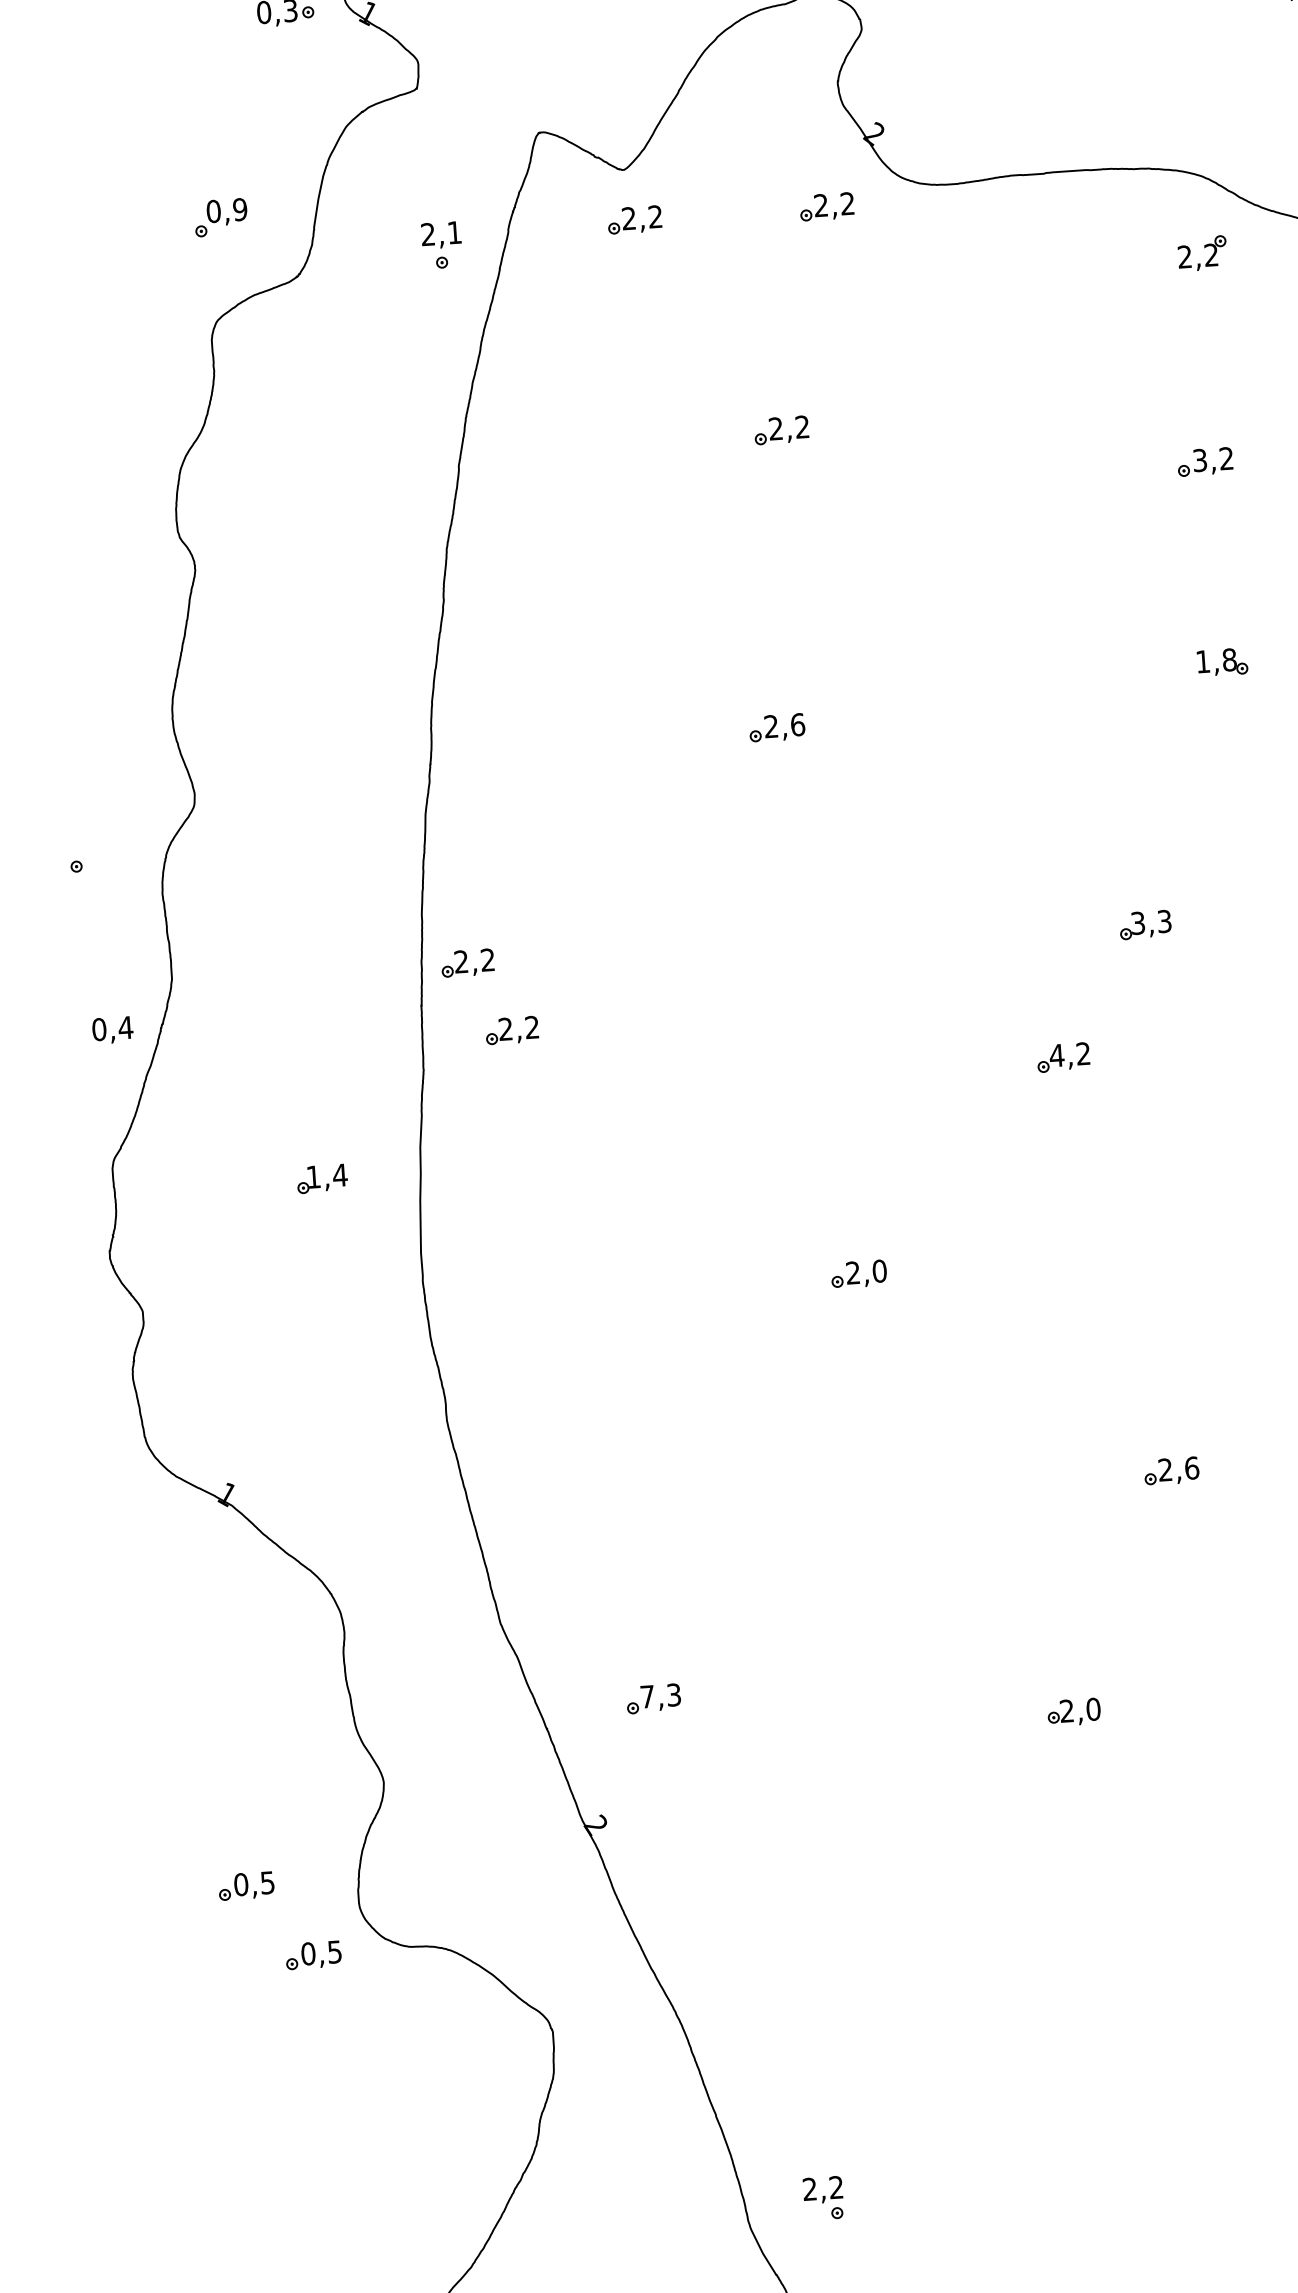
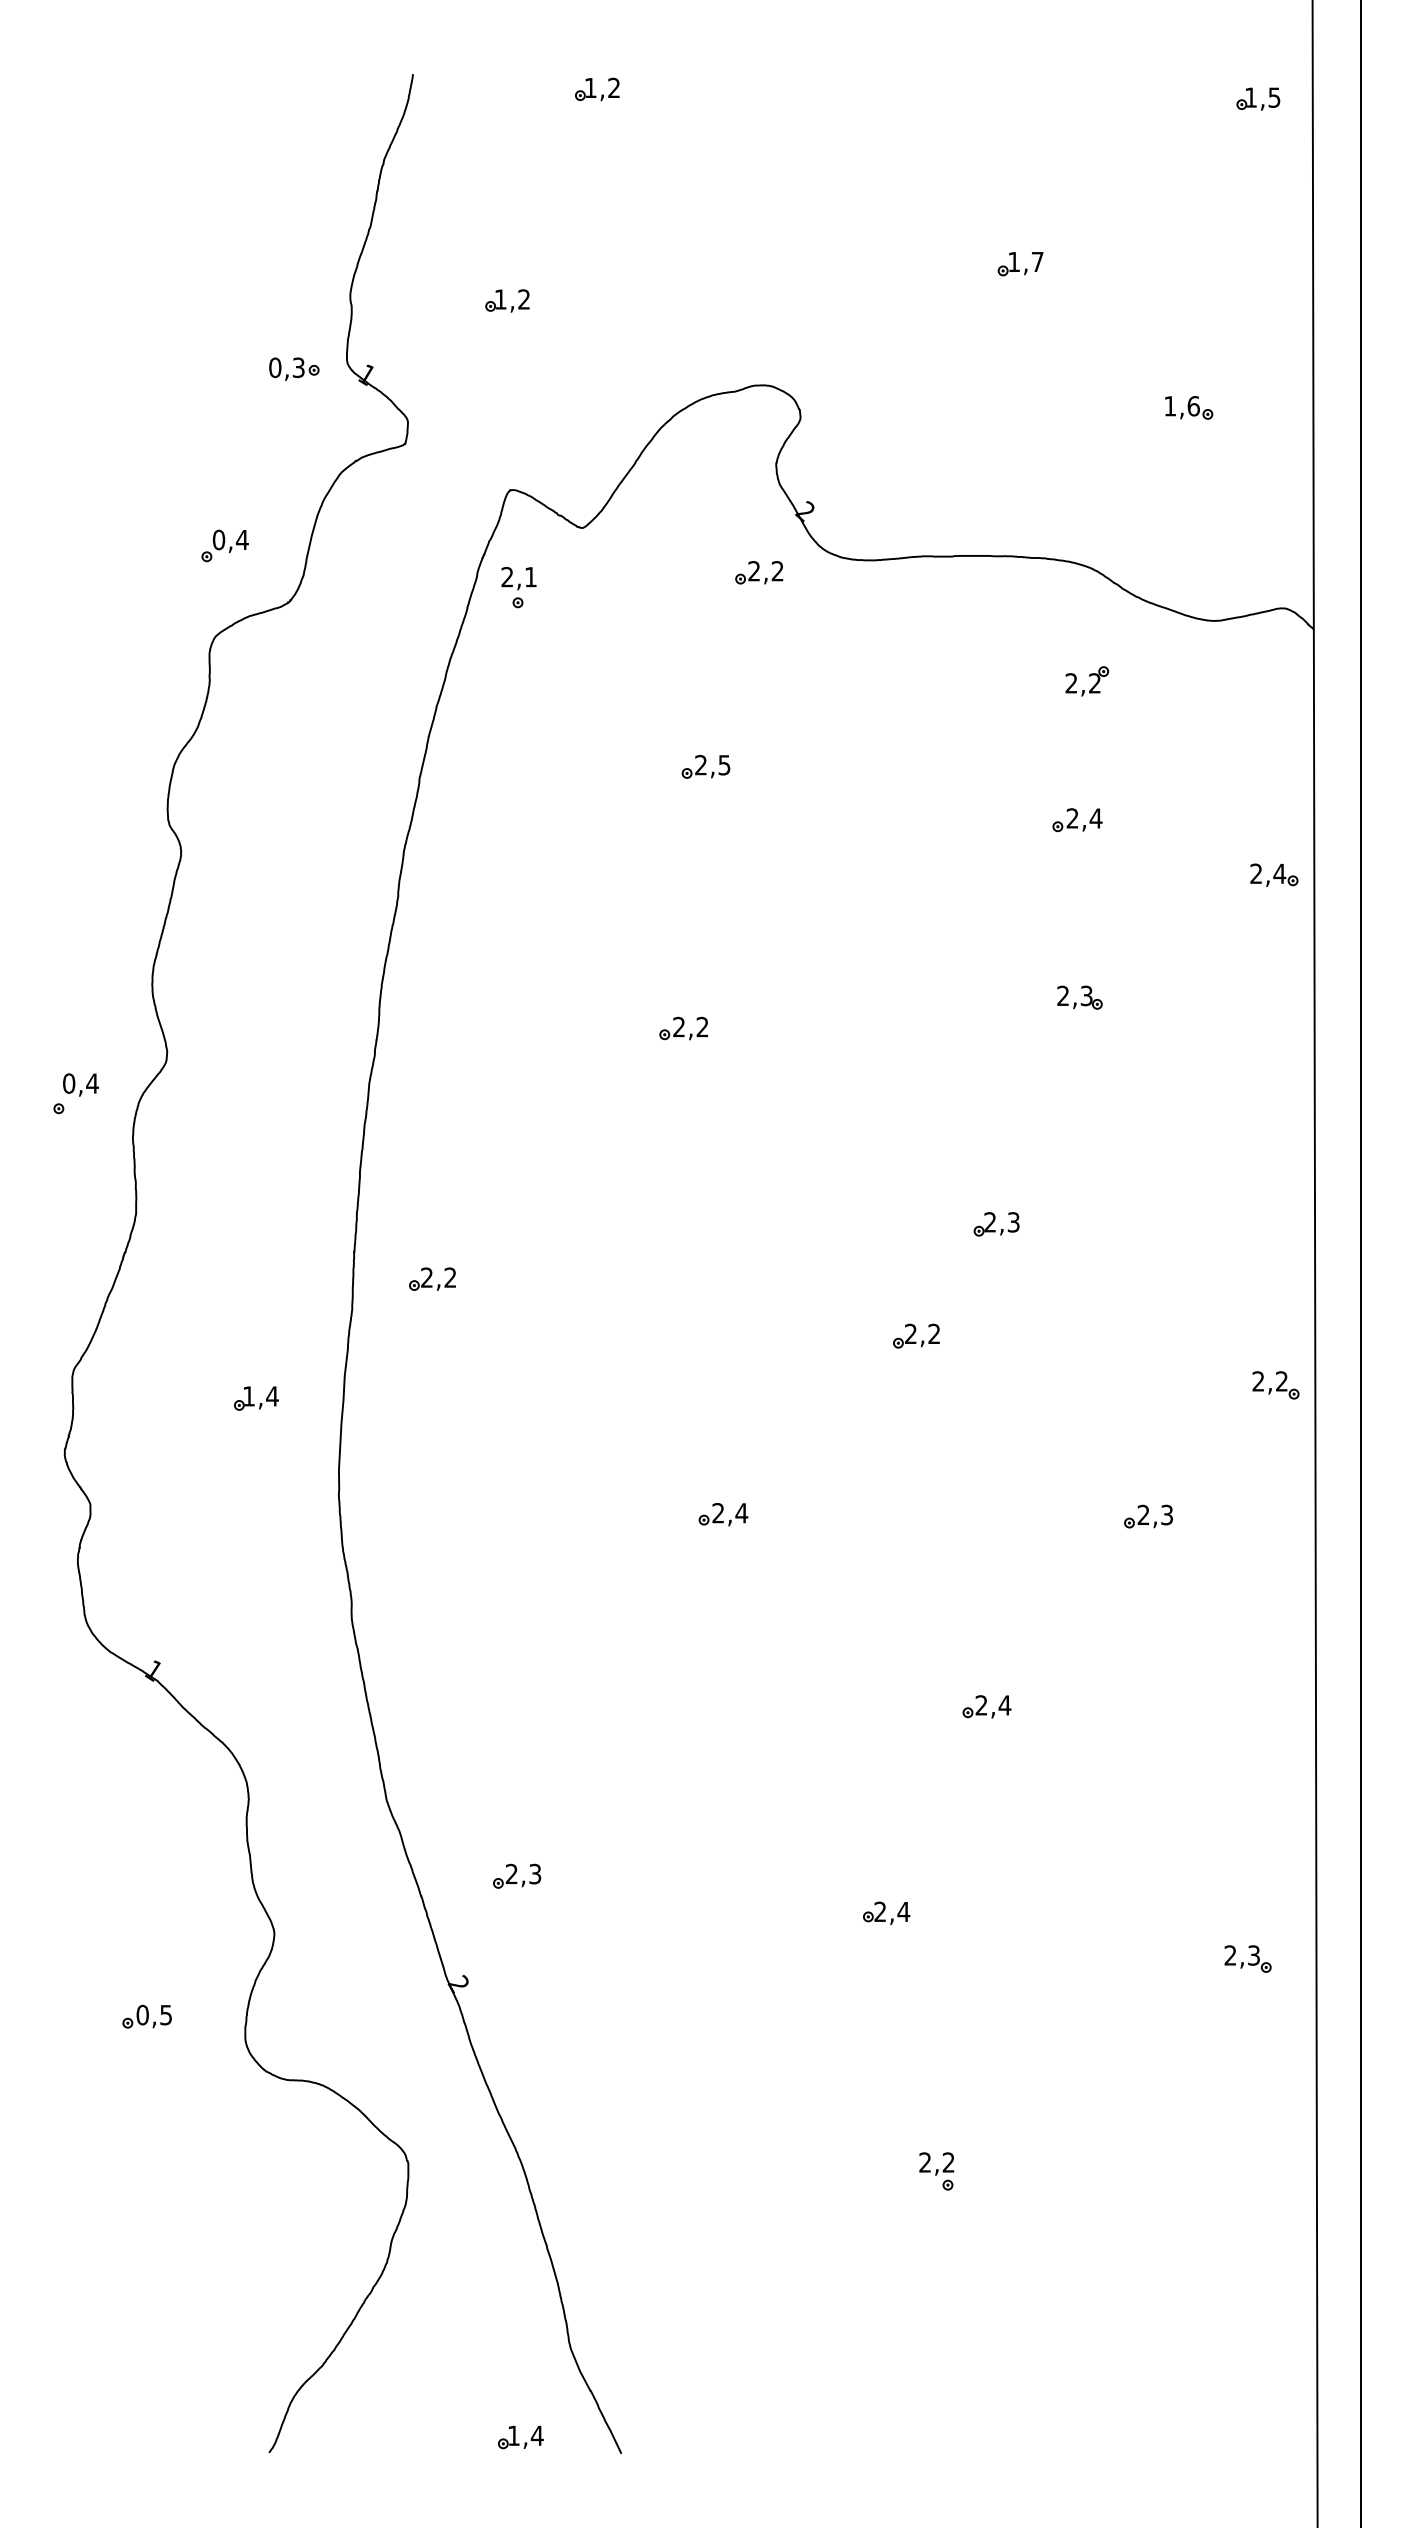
text: (239, 209) -> (241, 539), 0,9 -> 0,4
part: (635, 219) -> (589, 572), removed
part: (441, 245) -> (518, 587), moved
part: (1202, 253) -> (1087, 681), moved
text: (802, 427) -> (724, 765), 2,2 -> 2,5
text: (1213, 459) -> (1084, 818), 3,2 -> 2,4
text: (1215, 660) -> (1074, 995), 1,8 -> 2,3
text: (797, 724) -> (702, 1026), 2,6 -> 2,2
text: (1138, 923) -> (990, 1222), 3,3 -> 2,3
part: (467, 962) -> (397, 1216), removed
text: (112, 1029) -> (80, 1084), moved
text: (1056, 1055) -> (910, 1333), 4,2 -> 2,2
text: (879, 1271) -> (741, 1513), 2,0 -> 2,4
text: (1191, 1468) -> (1004, 1705), 2,6 -> 2,4
text: (647, 1696) -> (511, 1873), 7,3 -> 2,3
text: (1093, 1708) -> (903, 1911), 2,0 -> 2,4
part: (312, 1955) -> (201, 2081), removed
part: (823, 2198) -> (936, 2171), moved

